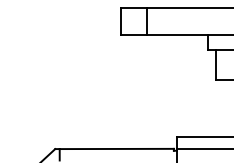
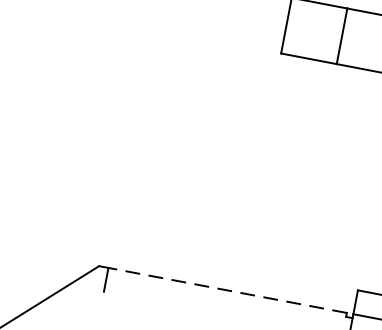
line: (116, 148) -> (227, 289), solid -> dashed

